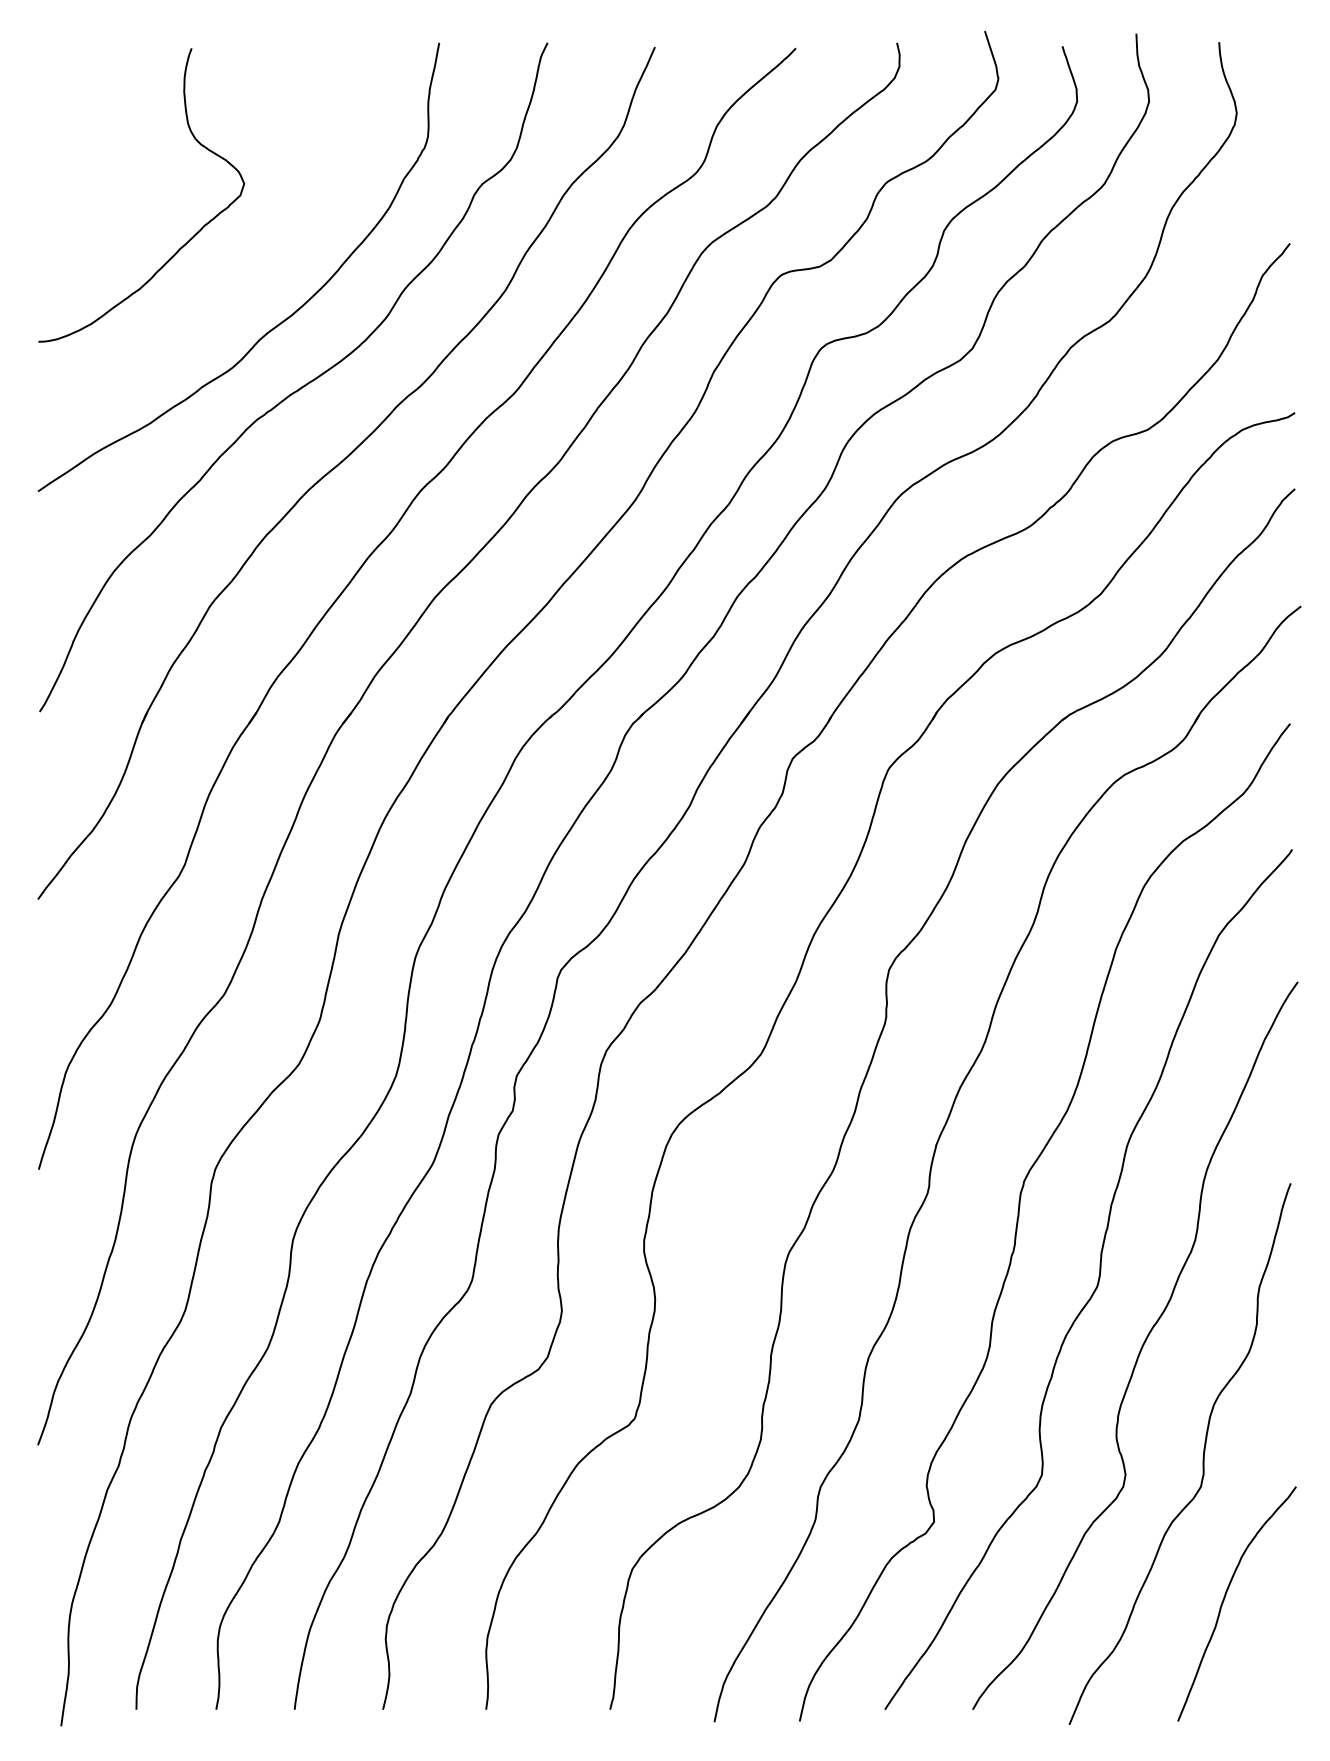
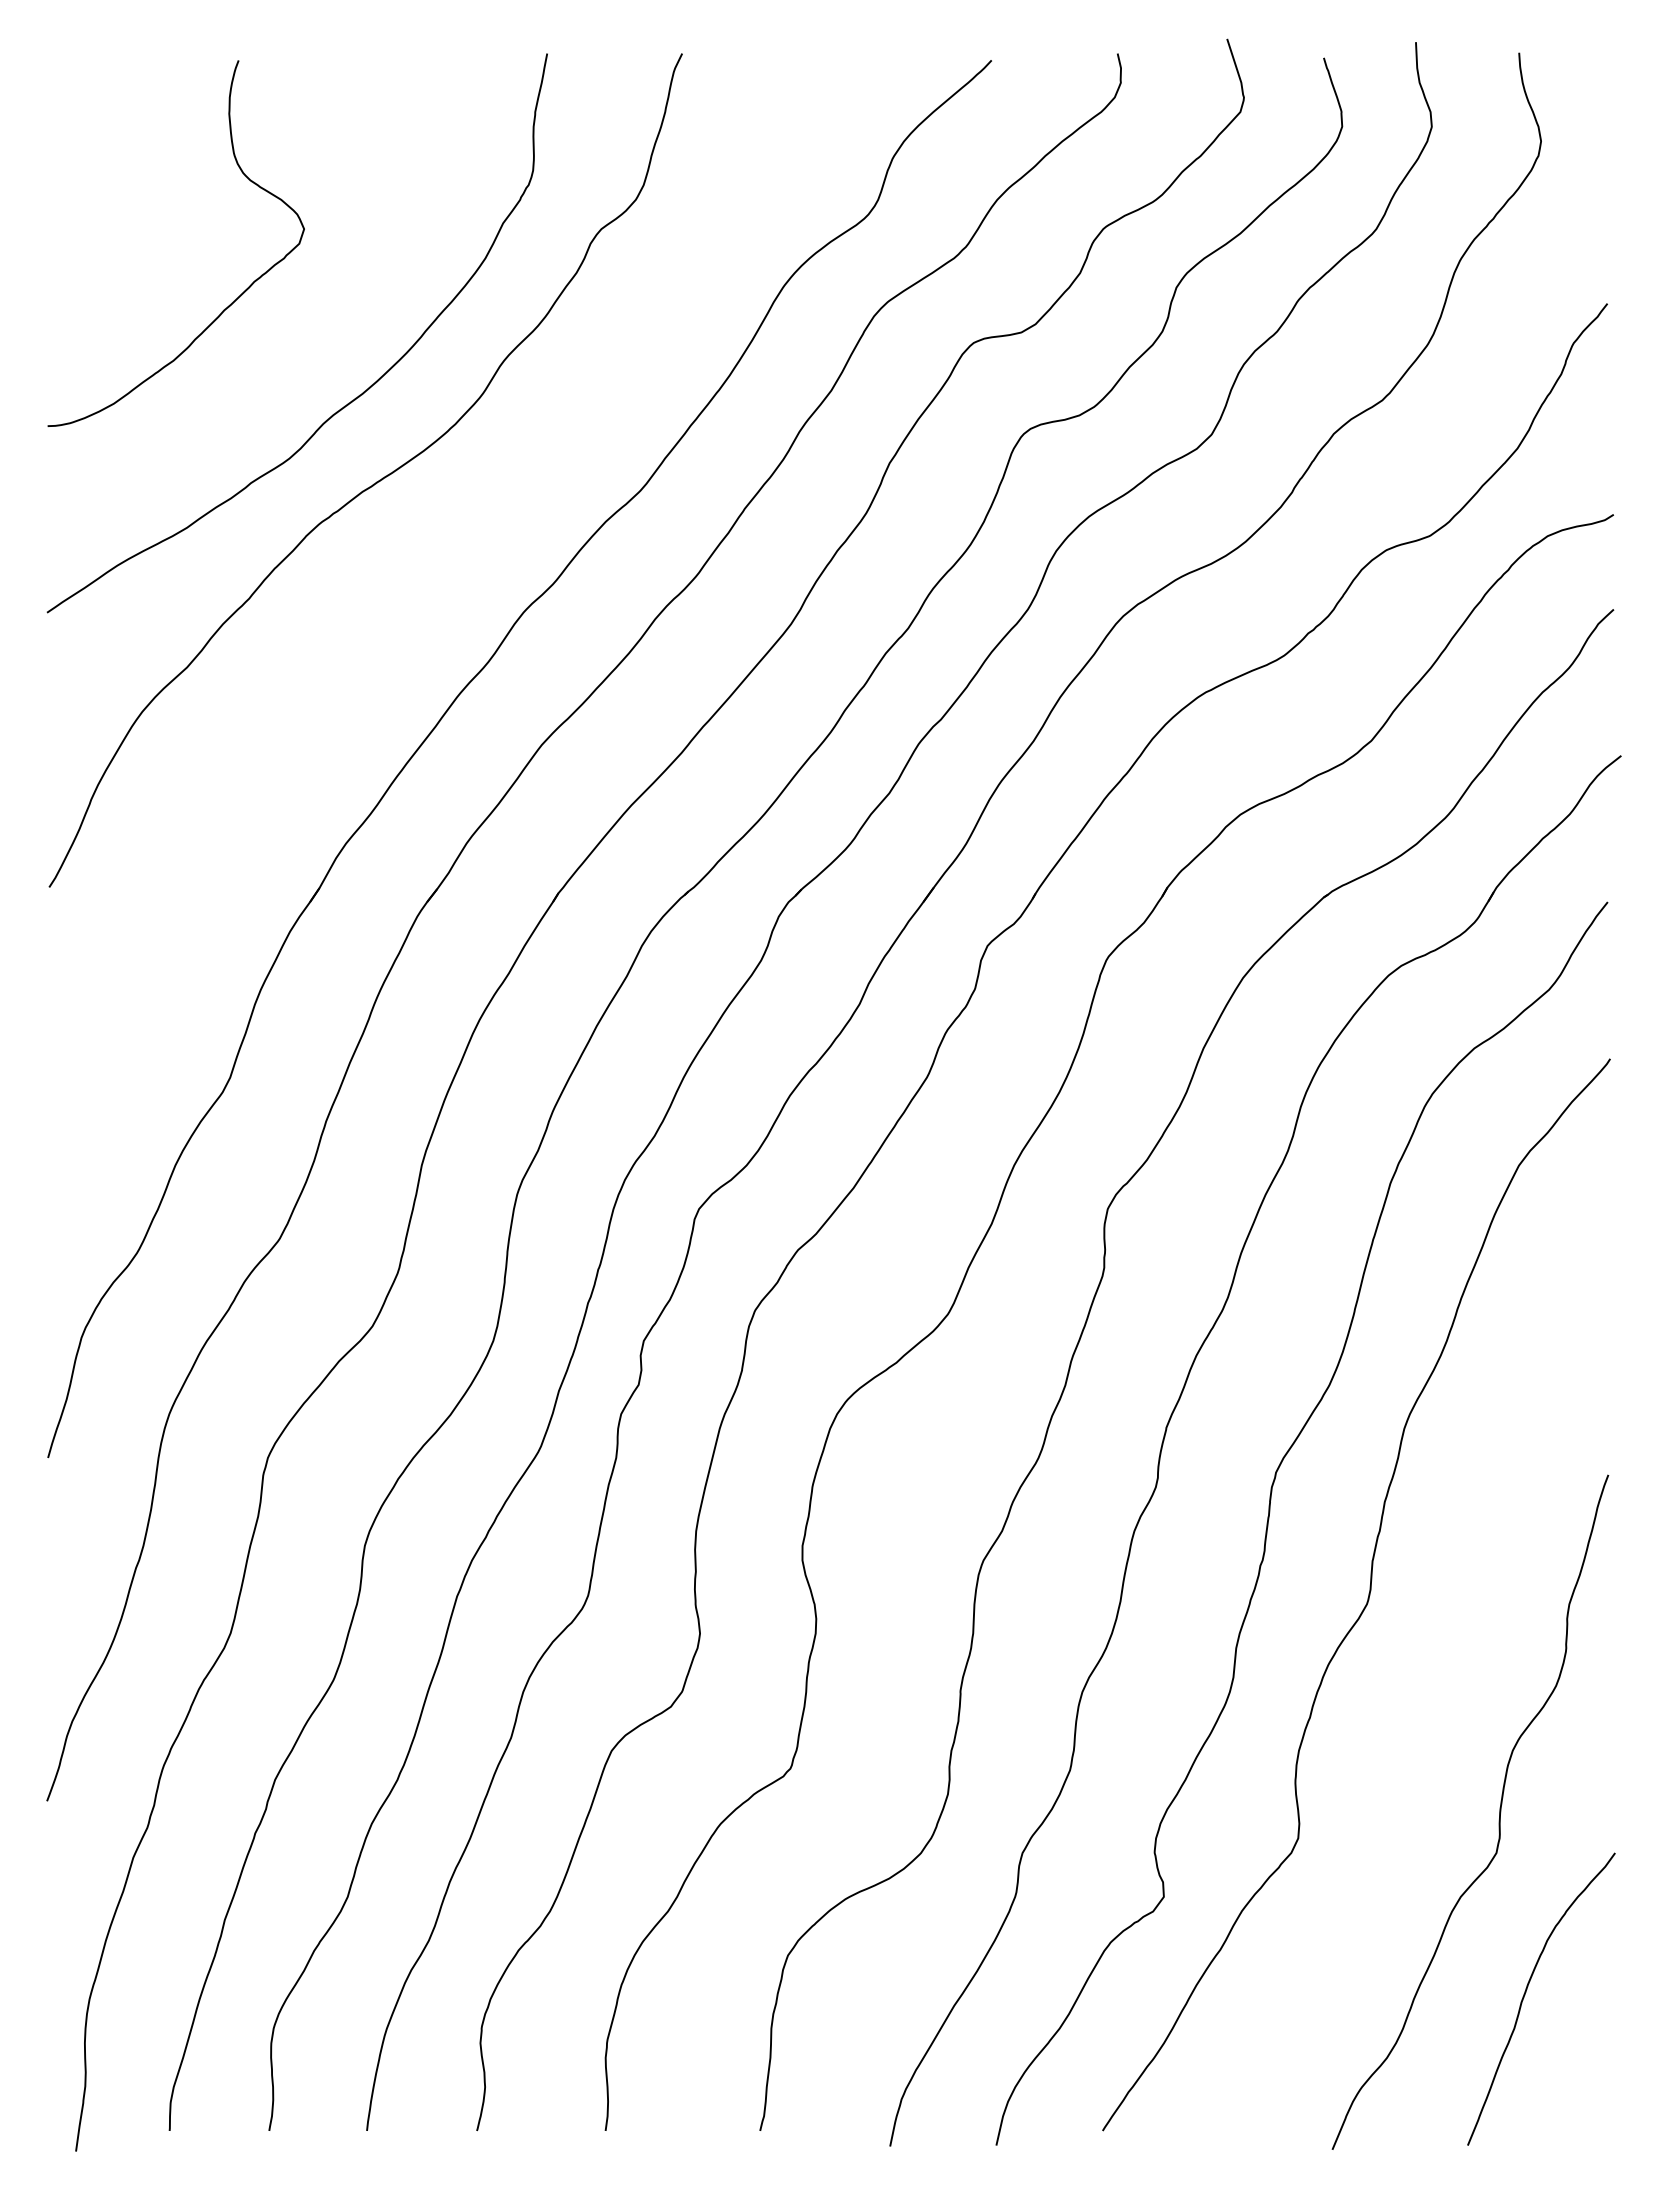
part: (341, 463) -> (425, 577), removed
curve: (1140, 1348) -> (1421, 1680), removed

